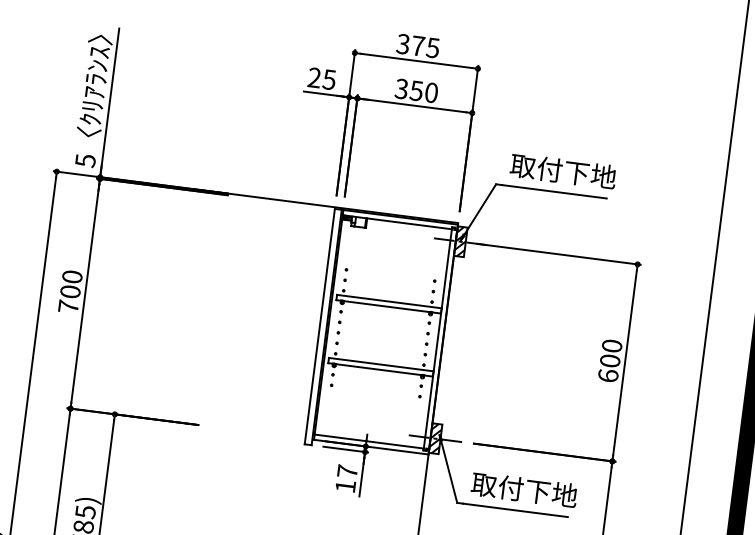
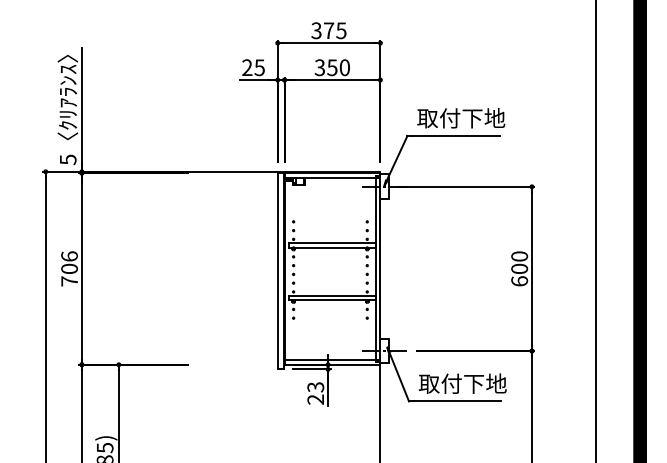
hatch: (460, 241) -> (384, 186), removed
text: (72, 276) -> (69, 256), 700 -> 706
hatch: (435, 438) -> (384, 350), removed
text: (346, 479) -> (315, 393), 17 -> 23

